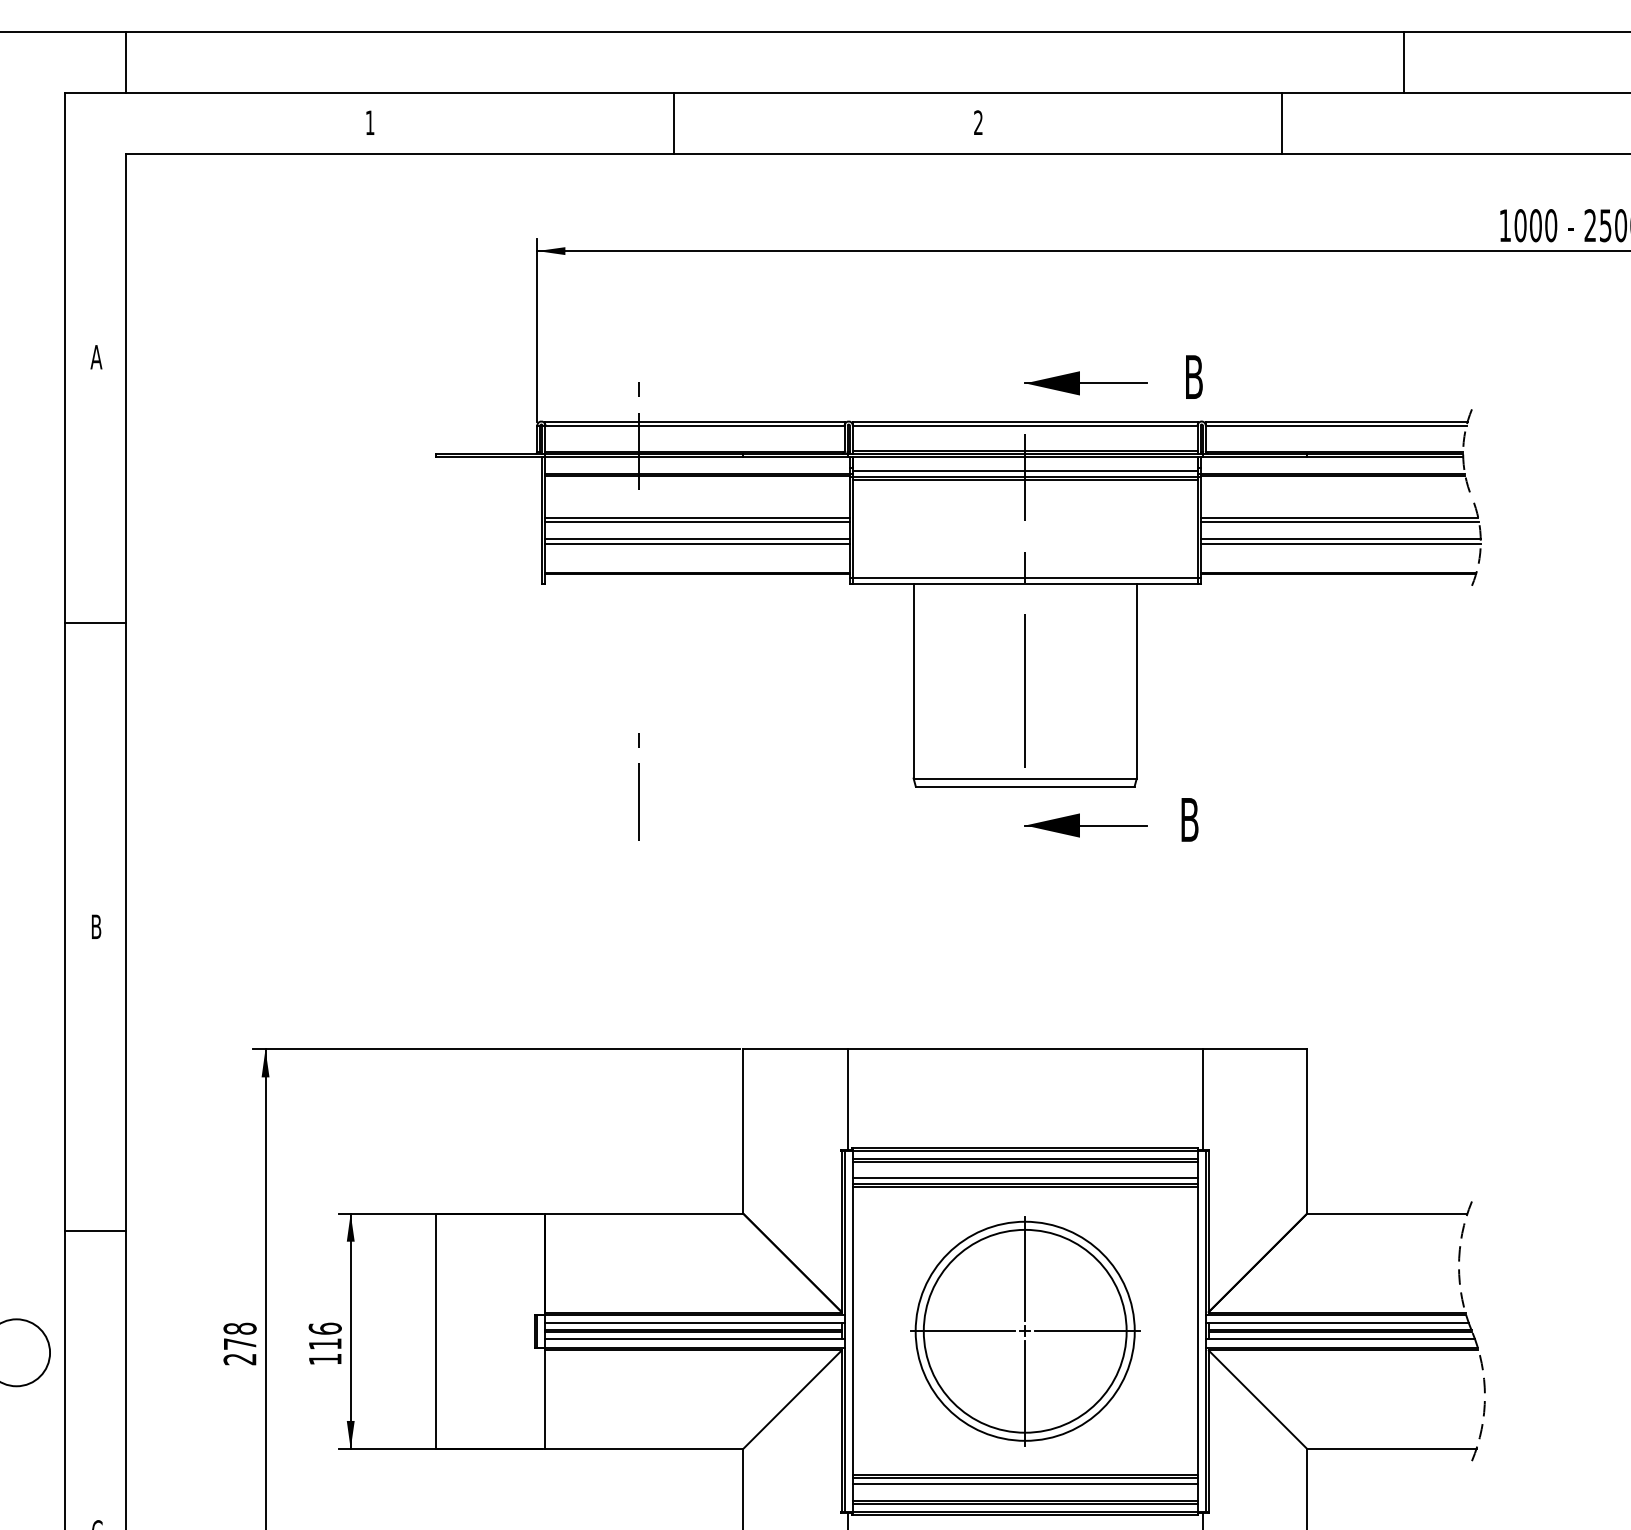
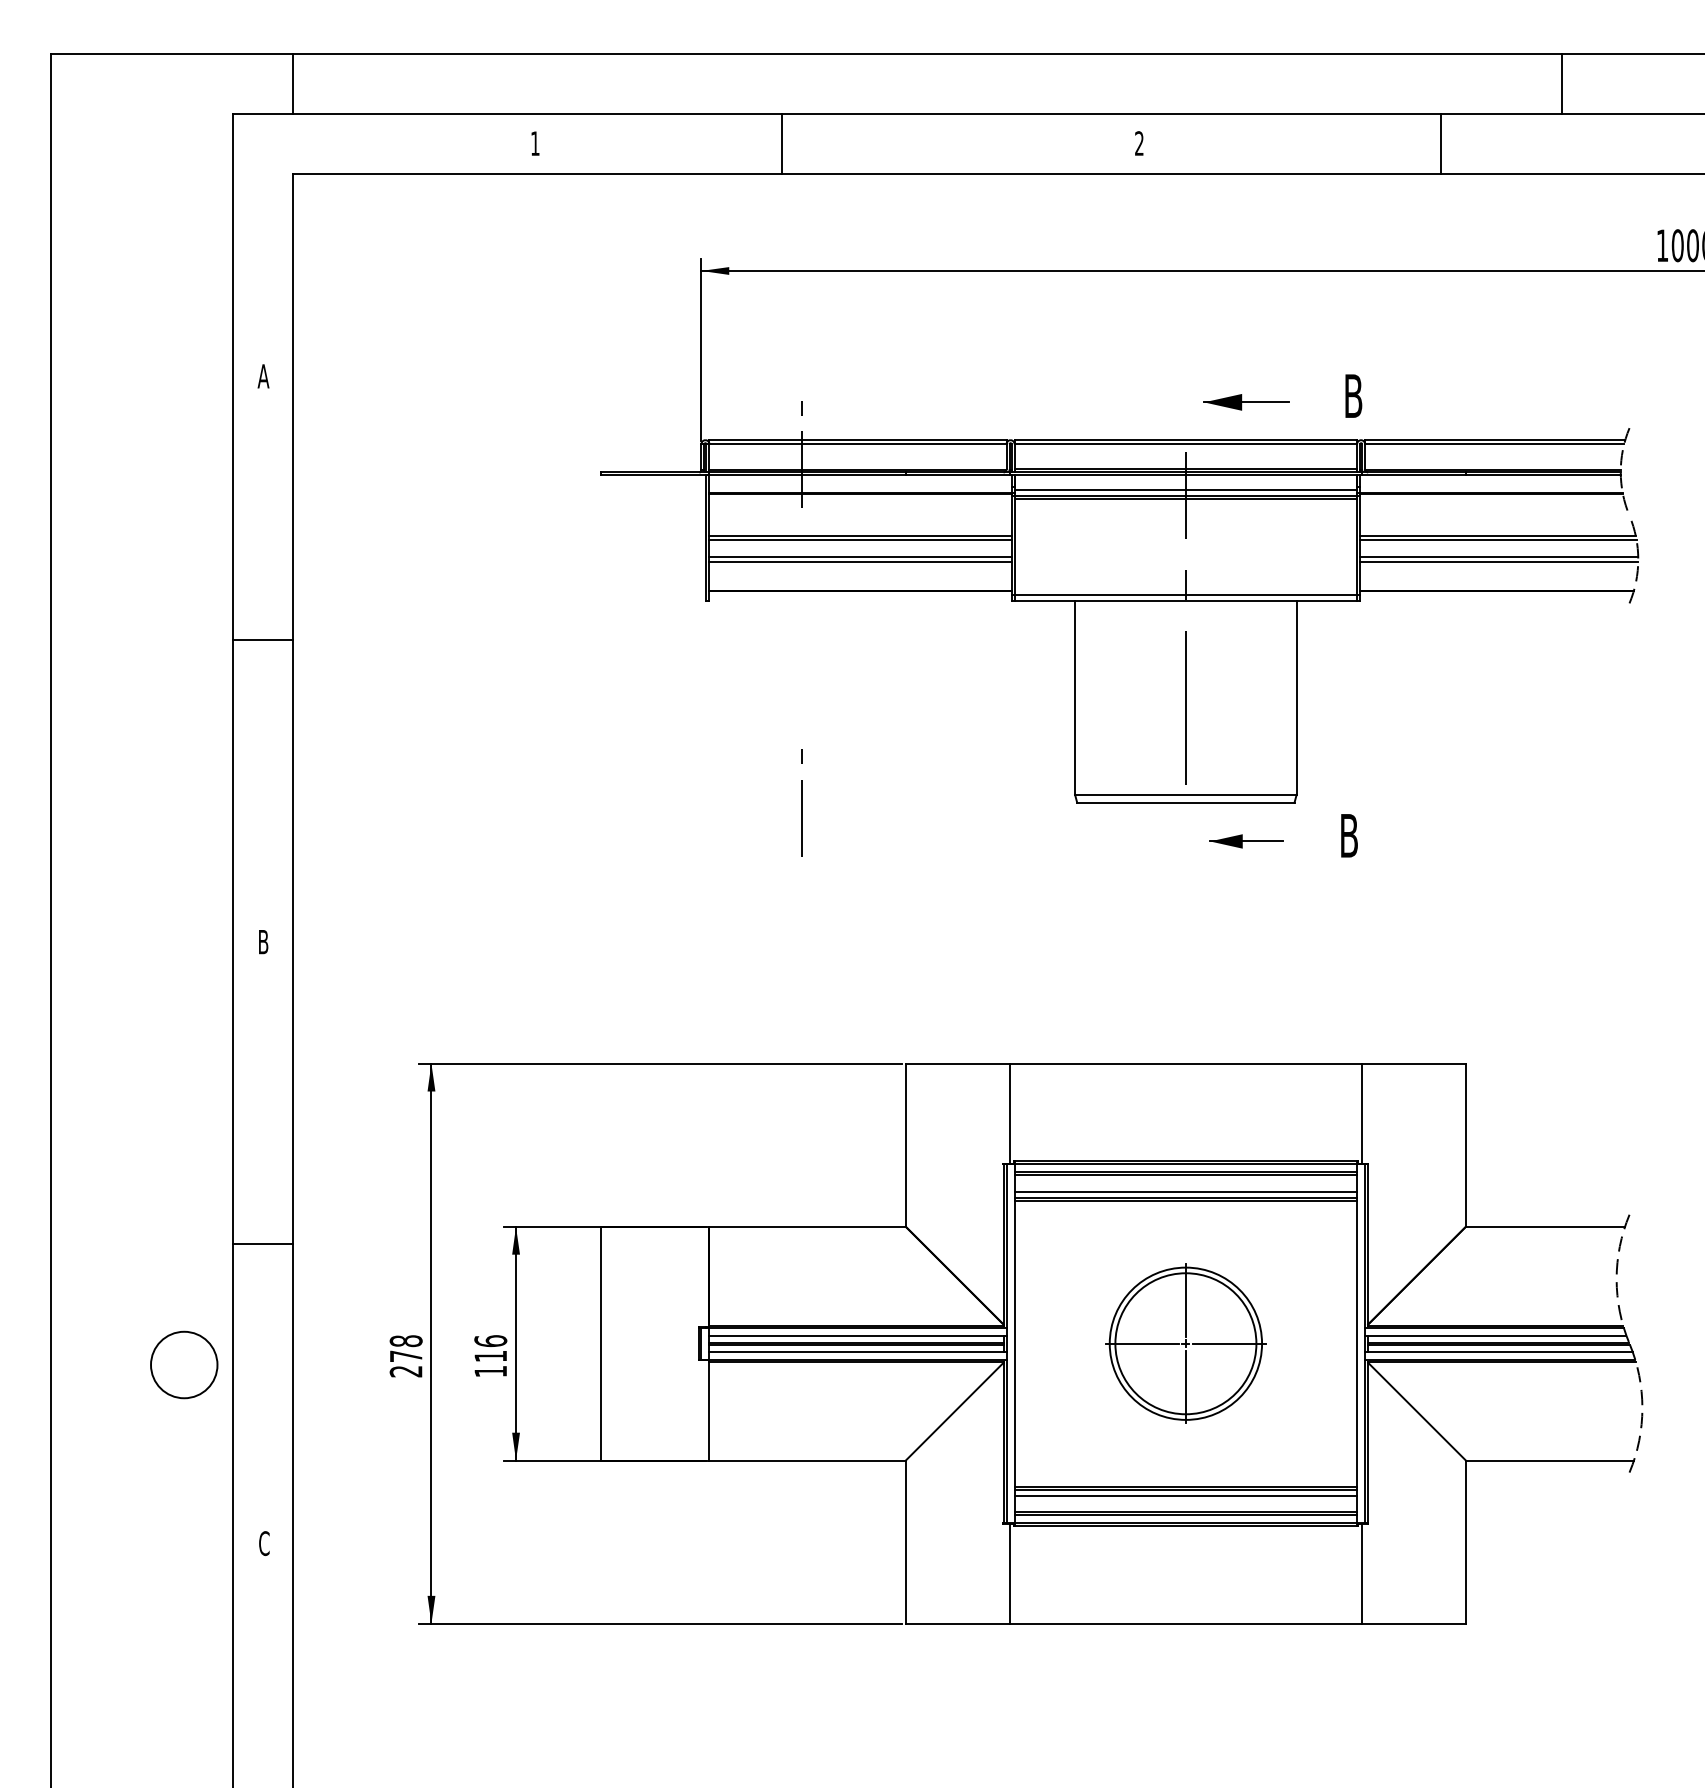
line: (673, 123) -> (781, 144), moved
part: (1086, 383) -> (1246, 402), size x0.7
part: (1086, 825) -> (1246, 841), size x0.6
part: (1024, 1331) -> (1185, 1343), size x0.7

